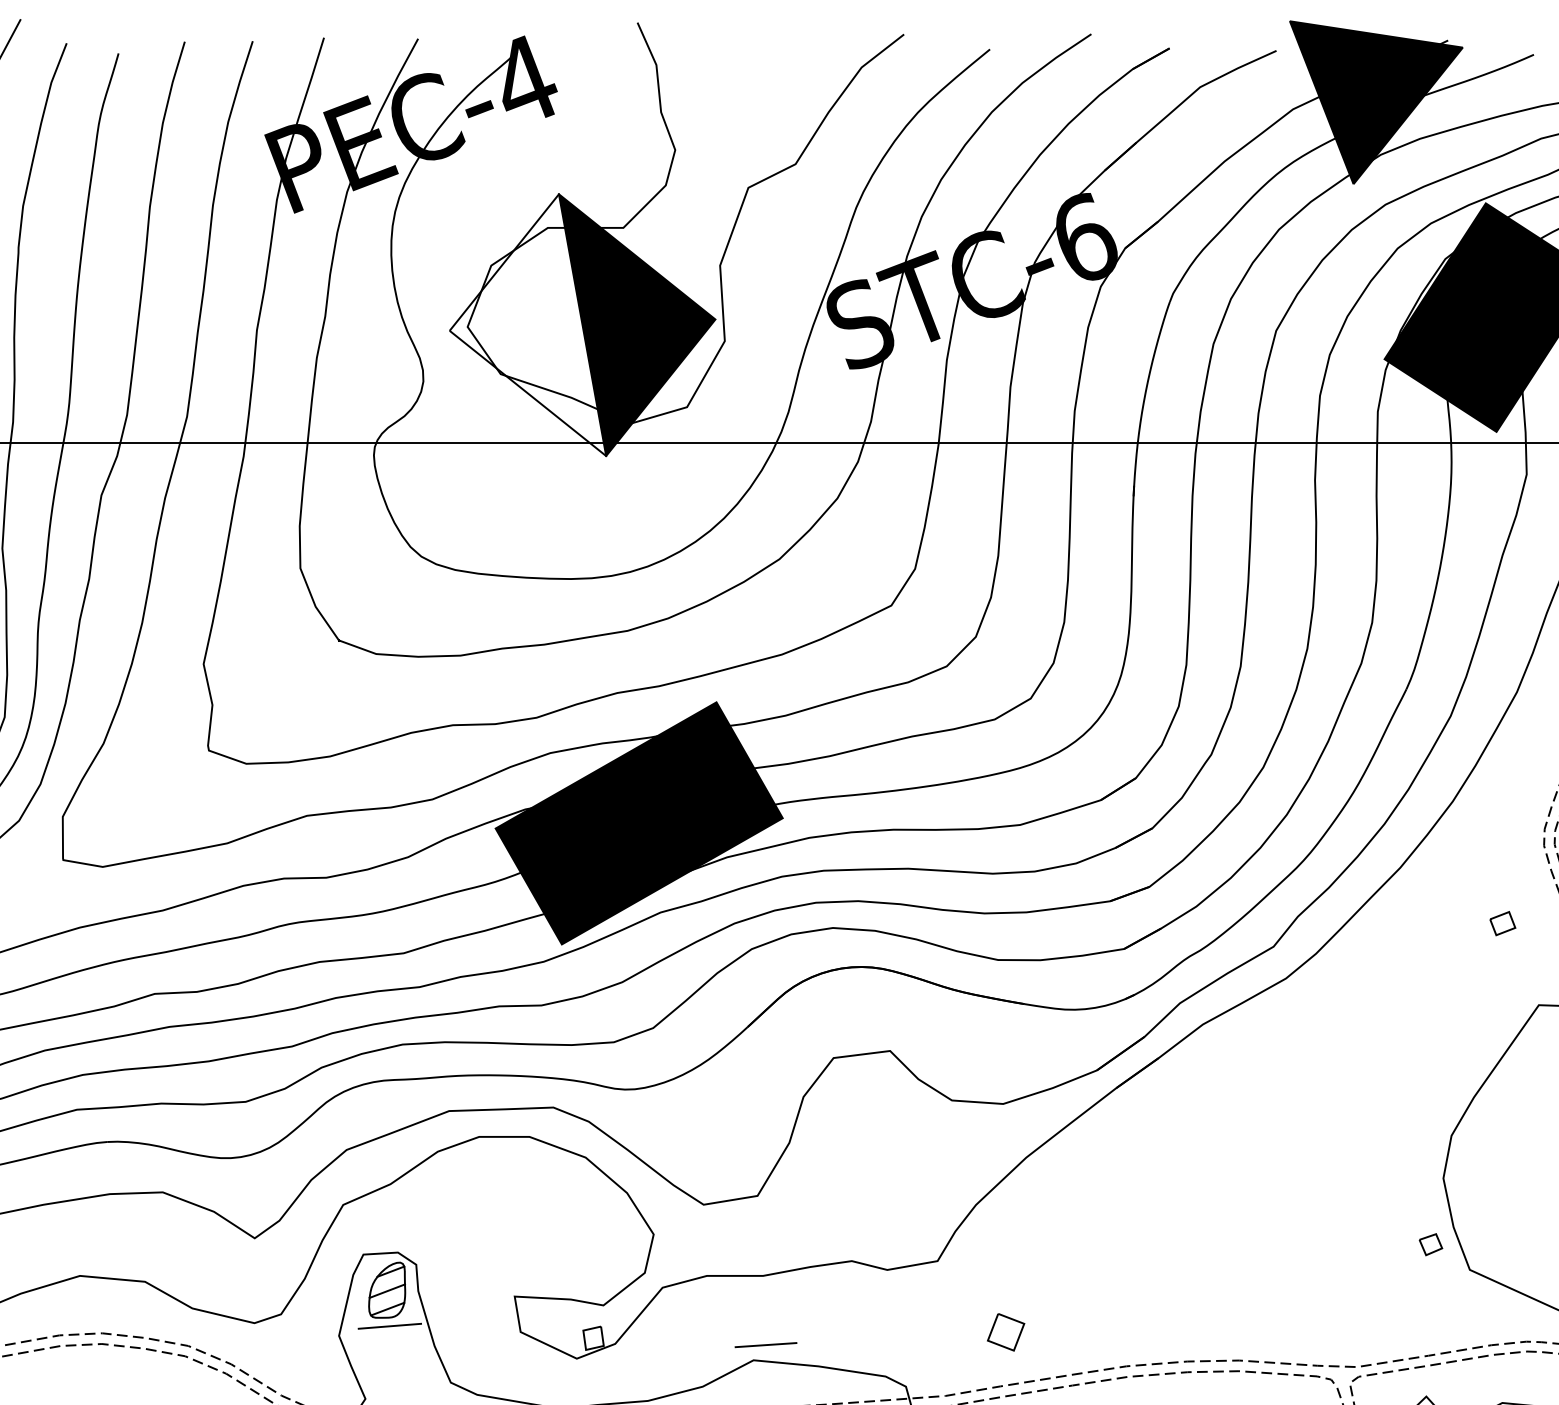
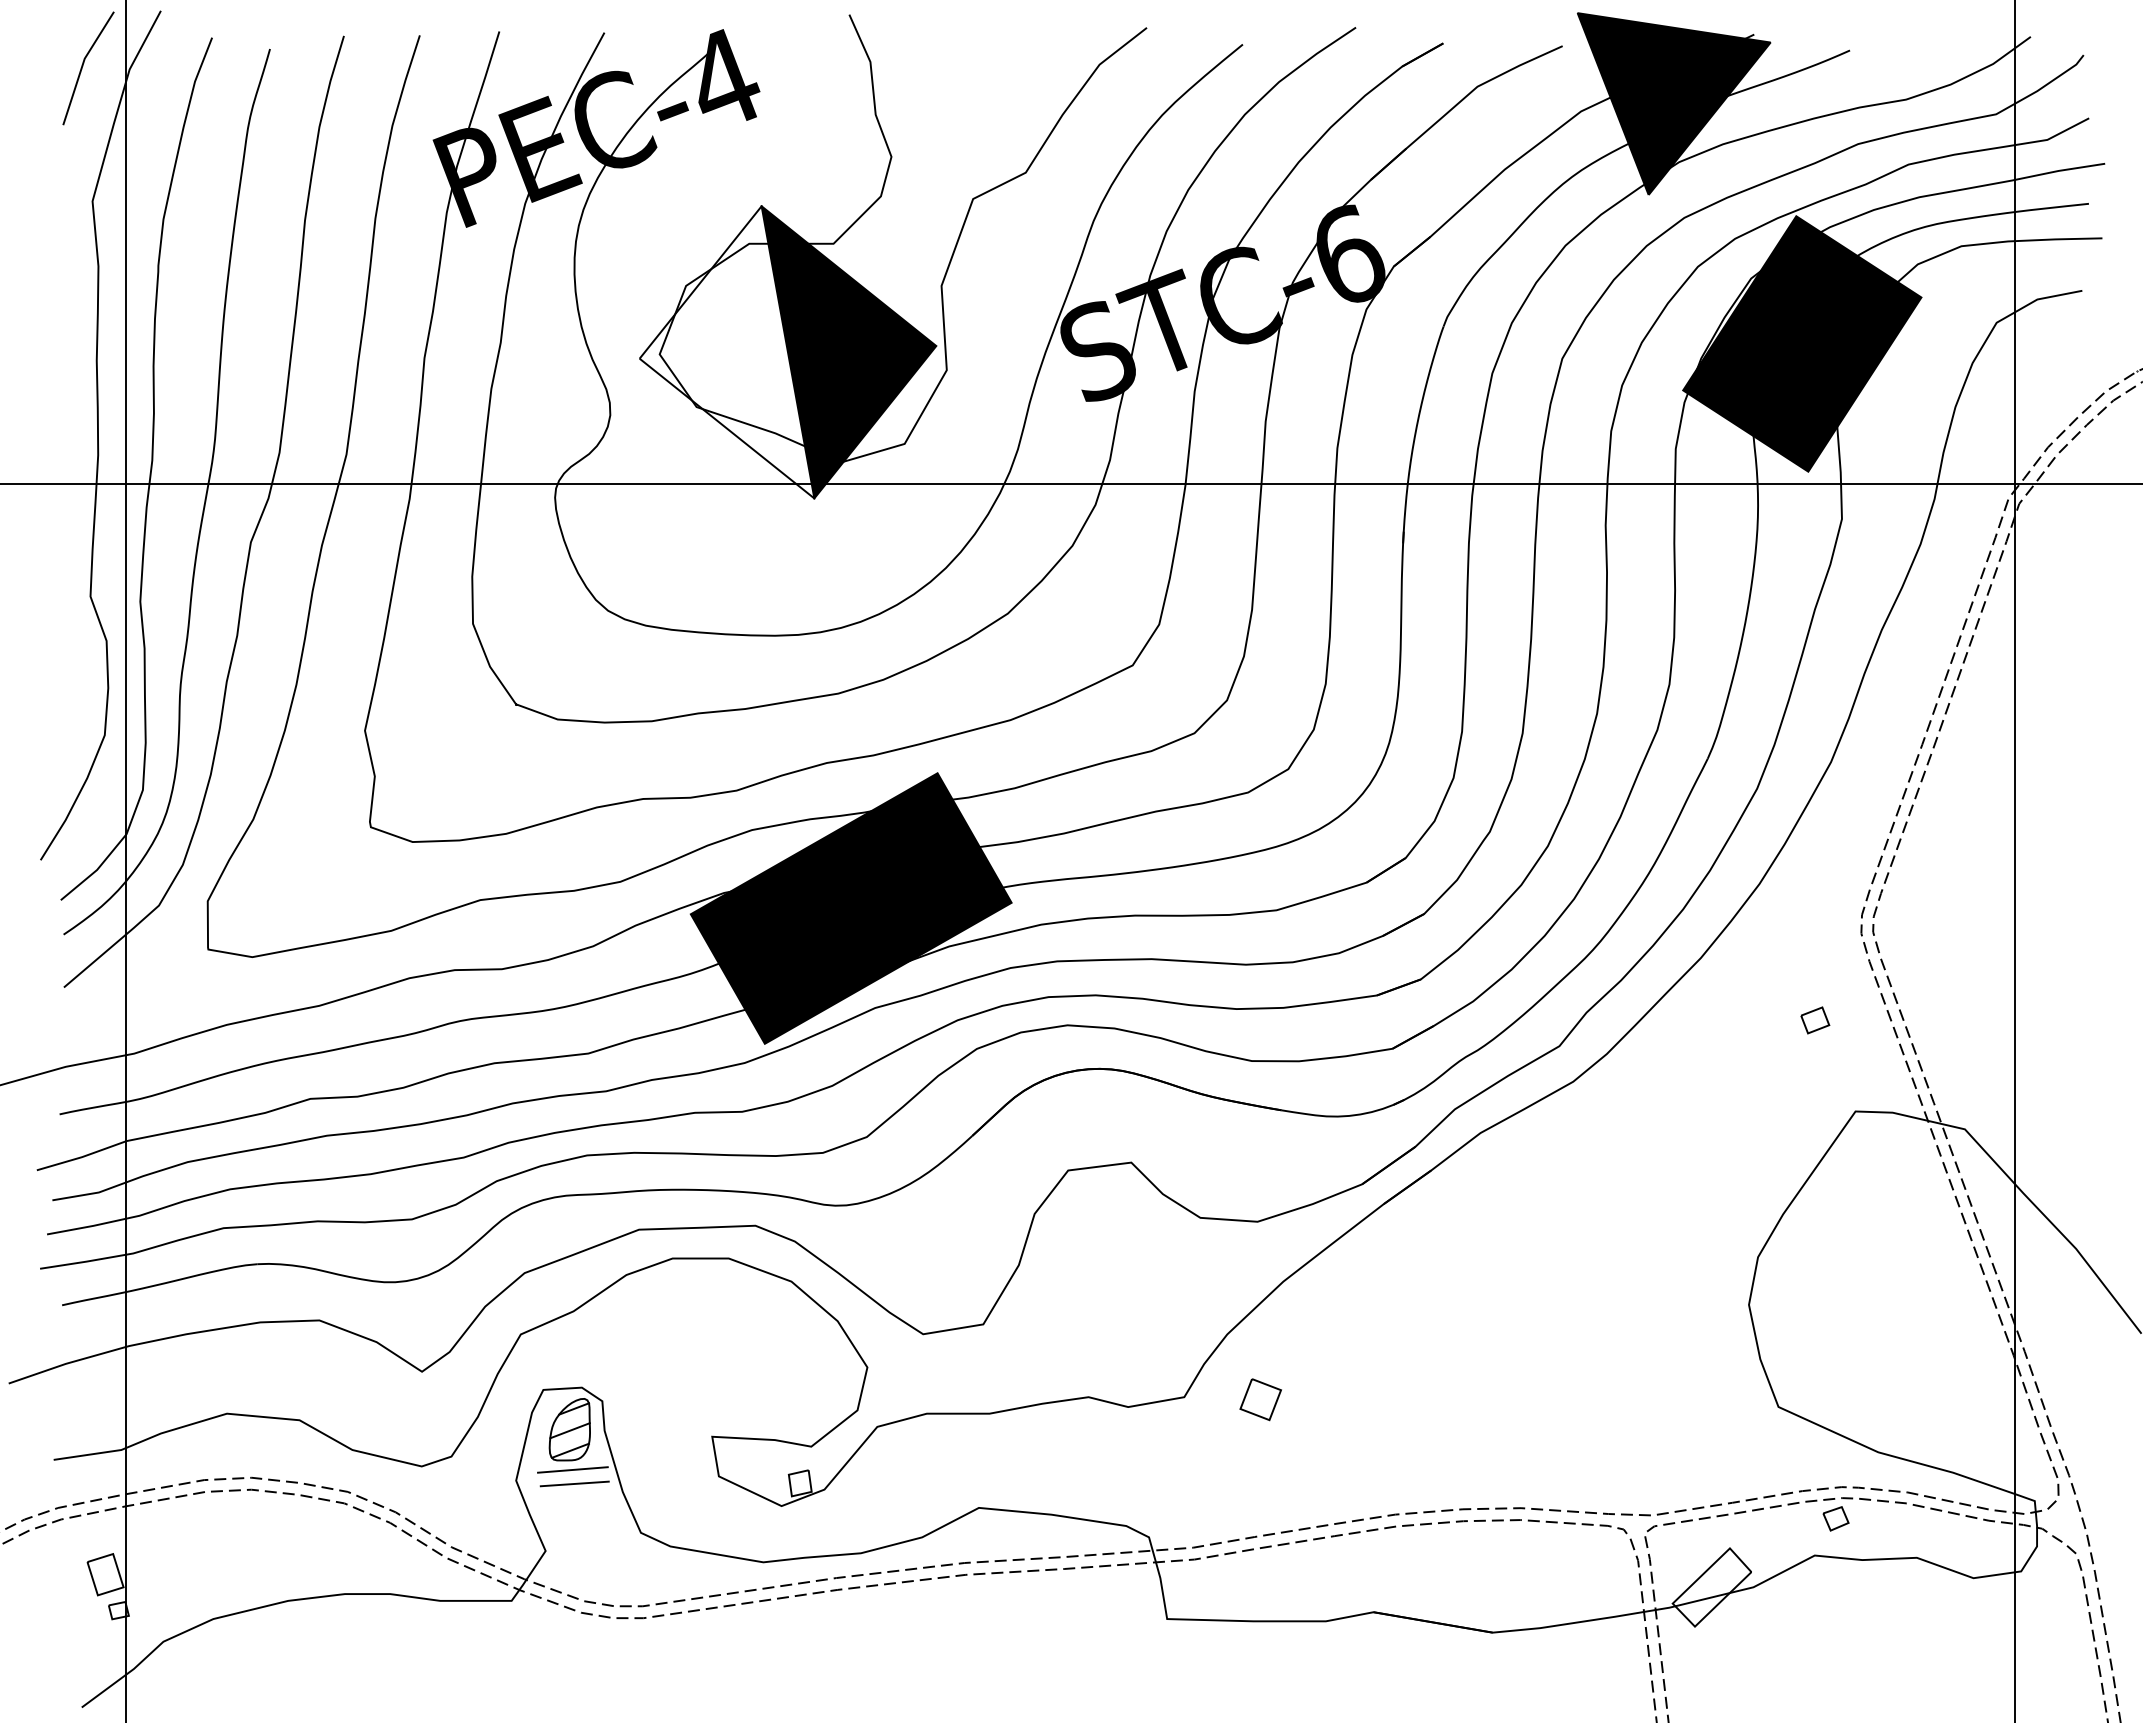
part: (1430, 1244) -> (1835, 1518), moved
part: (1005, 1332) -> (1260, 1399), moved
line: (765, 1344) -> (574, 1483), moved

